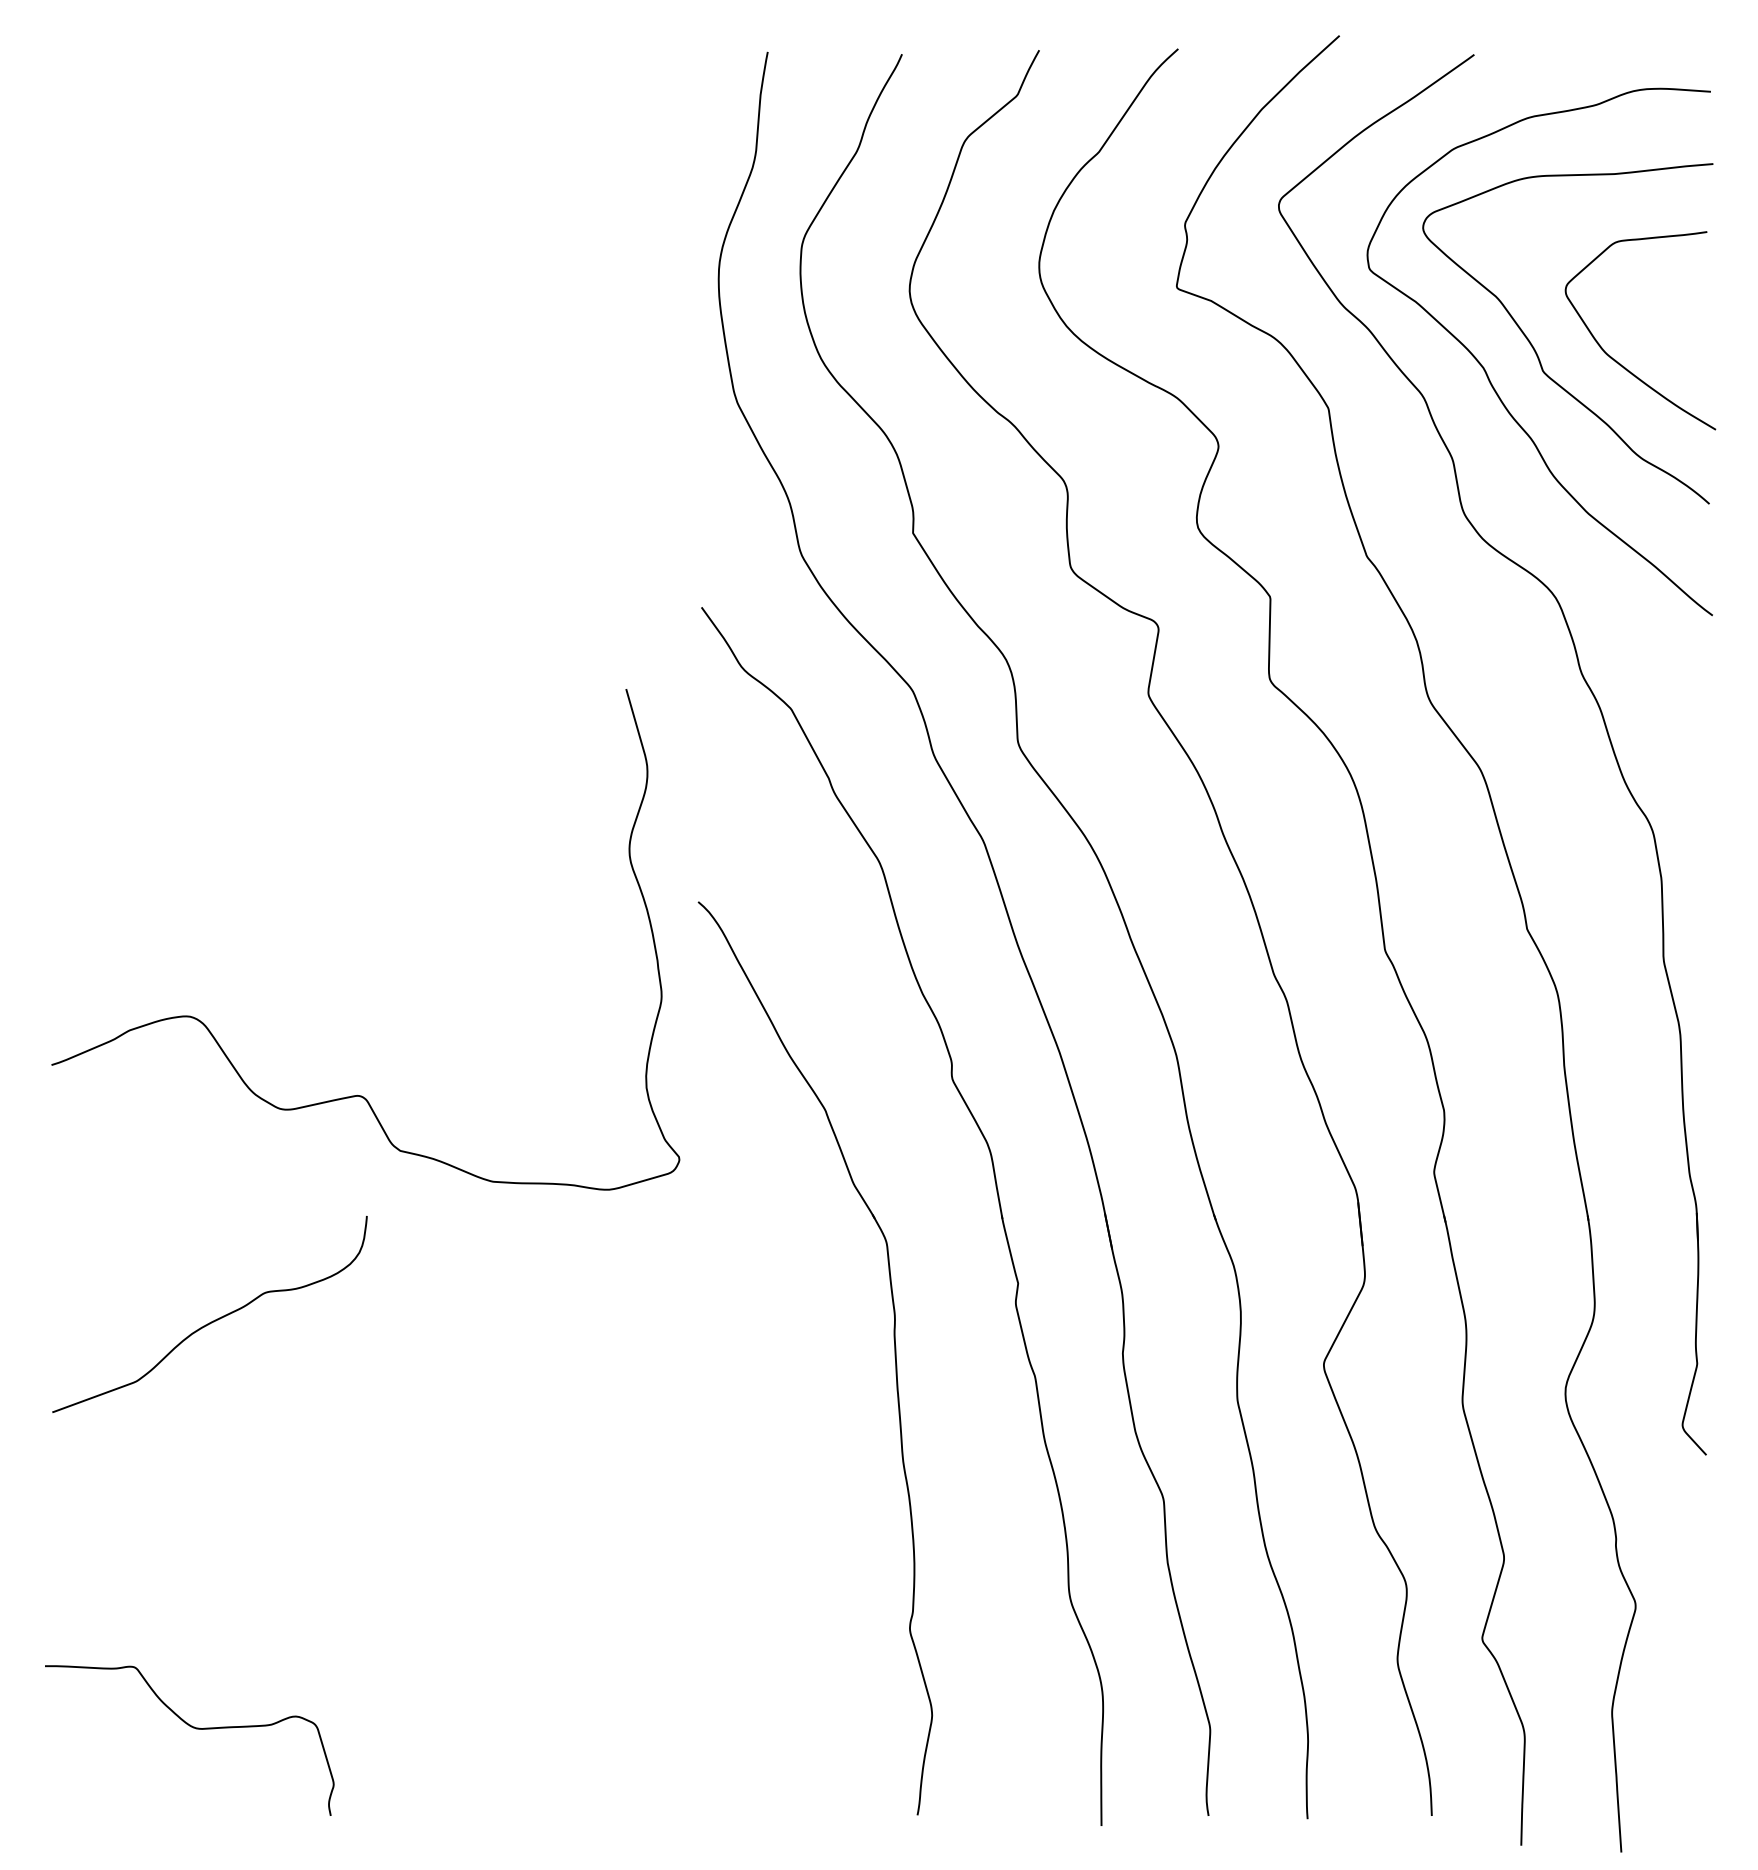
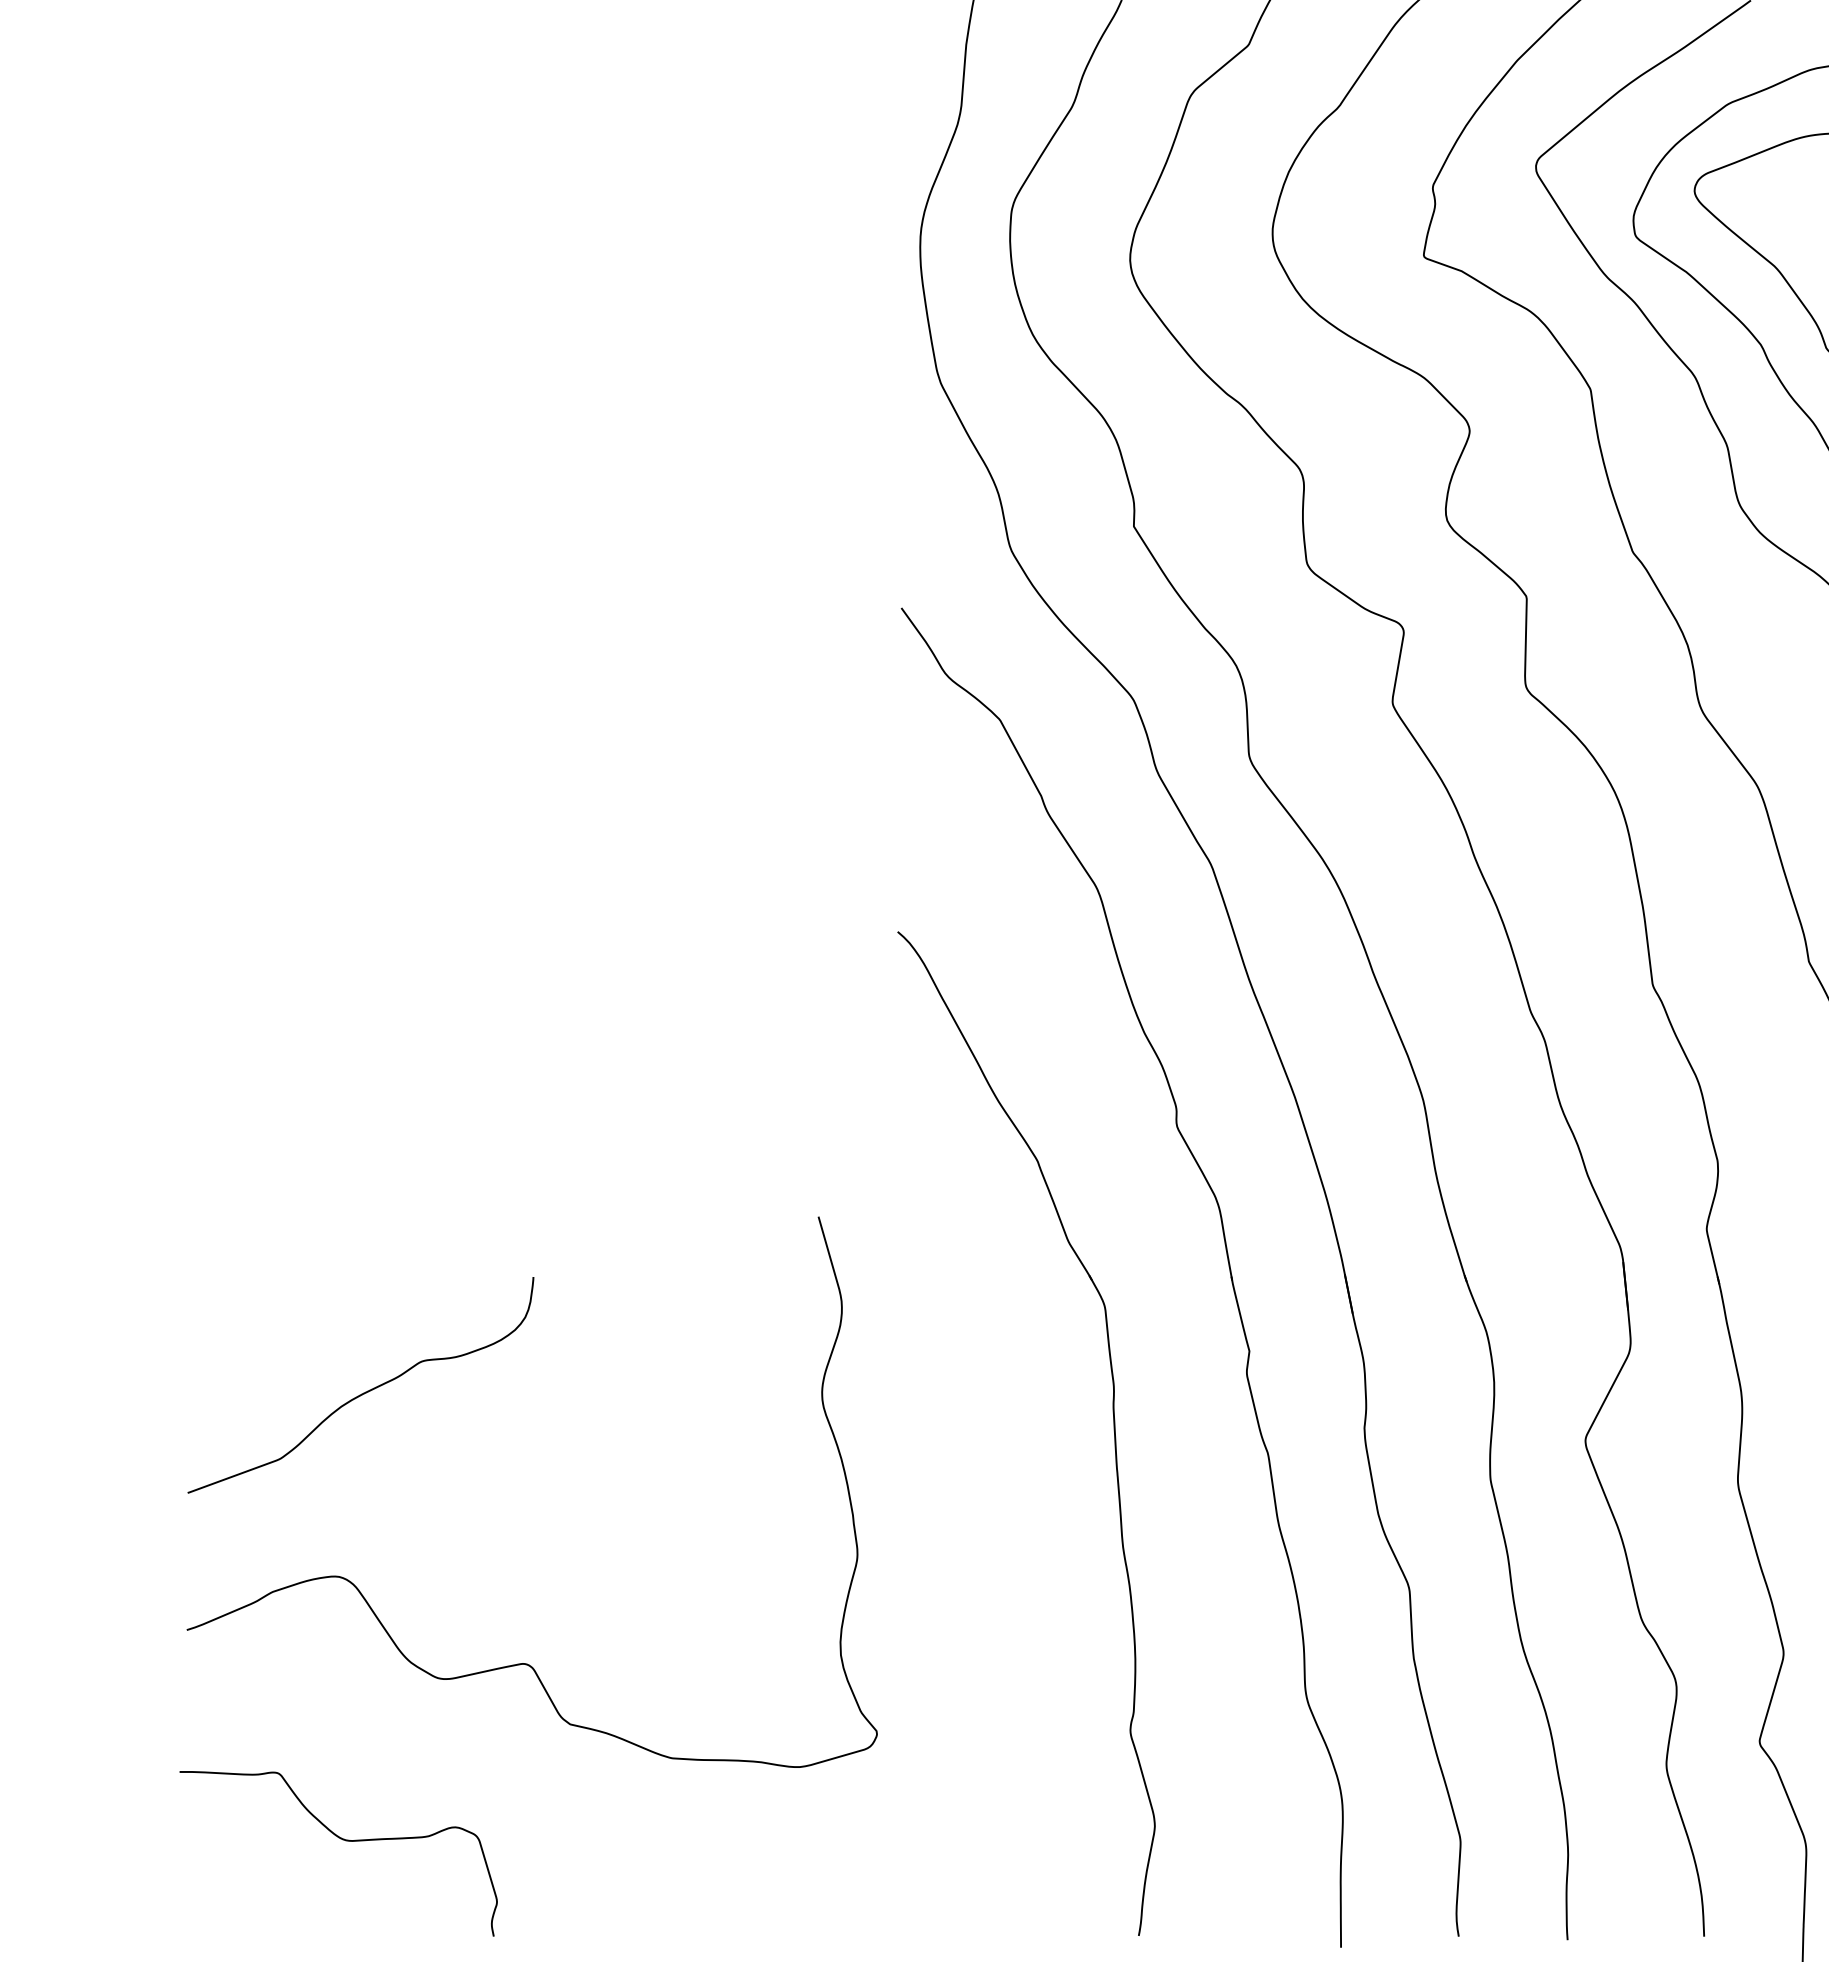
curve: (361, 1095) -> (527, 1663), moved

